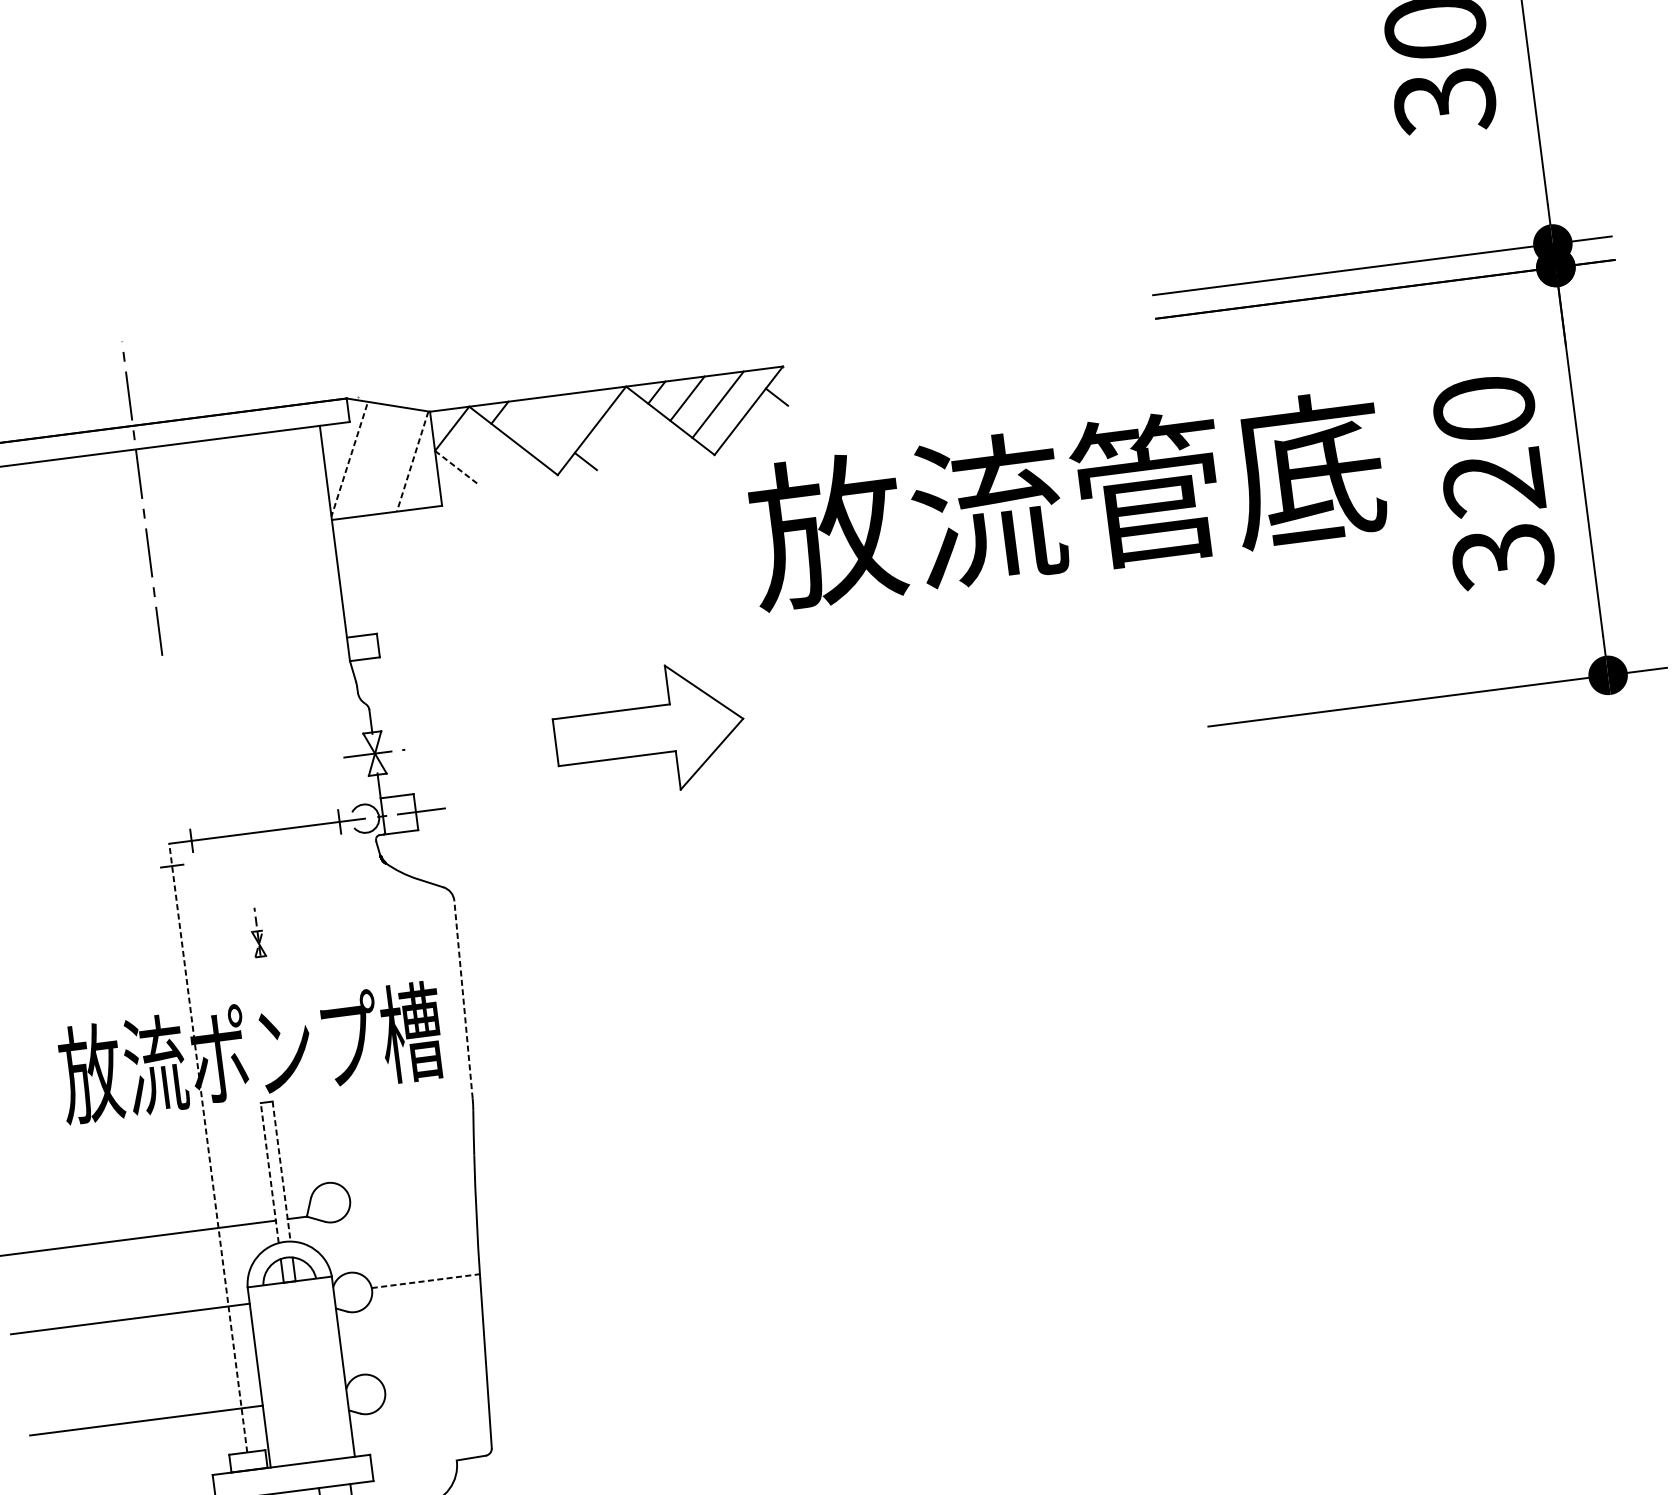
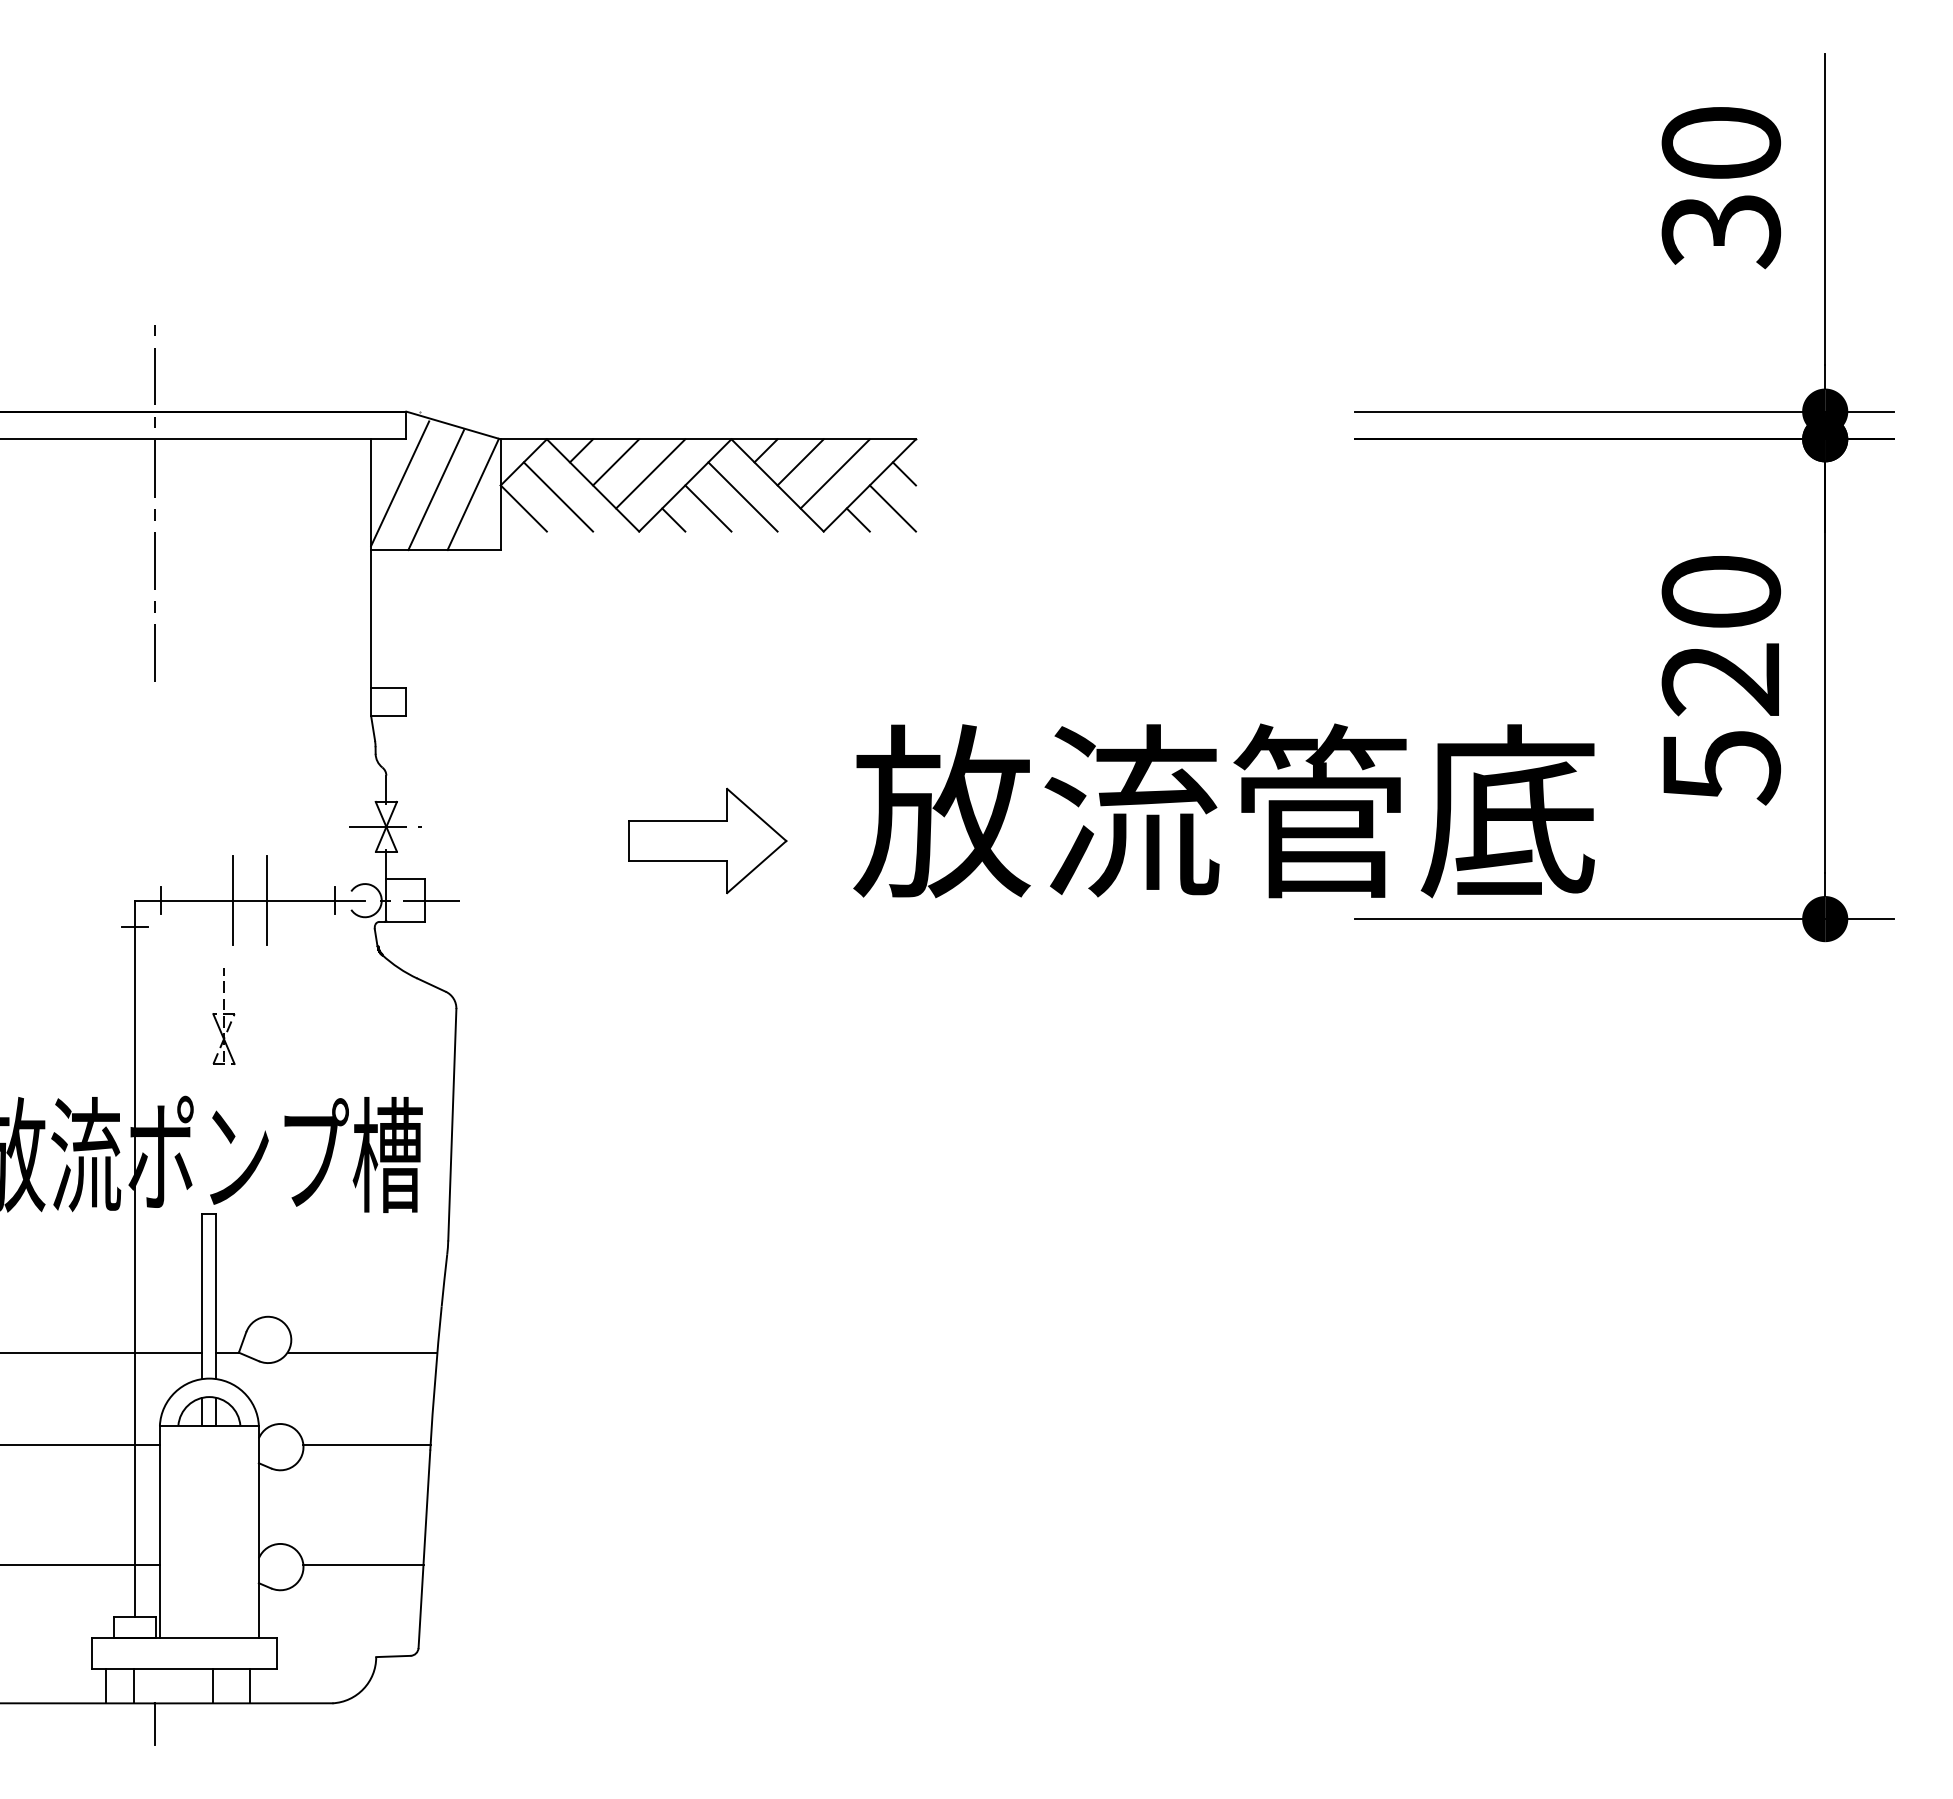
line: (530, 418) -> (616, 462), added
line: (561, 424) -> (650, 473), added
line: (770, 427) -> (892, 508), added
line: (641, 434) -> (742, 496), added
line: (742, 441) -> (857, 519), added
line: (614, 447) -> (708, 508), added
line: (485, 454) -> (558, 496), added
line: (349, 460) -> (400, 483), dashed -> solid
line: (412, 461) -> (473, 494), dashed -> solid
line: (380, 462) -> (436, 490), added
line: (456, 468) -> (523, 508), dashed -> solid
text: (1065, 499) -> (1223, 810), moved
text: (1502, 558) -> (1720, 768), 320 -> 520
part: (649, 730) -> (707, 840), size x0.71
line: (281, 829) -> (266, 900), added
line: (253, 832) -> (233, 900), added
part: (257, 932) -> (223, 1016), size x1.67
line: (463, 999) -> (452, 1124), dashed -> solid
line: (207, 1147) -> (134, 1258), dashed -> solid
line: (269, 1172) -> (202, 1296), dashed -> solid
line: (281, 1172) -> (216, 1297), dashed -> solid
line: (411, 1203) -> (362, 1352), added
line: (426, 1280) -> (367, 1444), dashed -> solid
line: (435, 1383) -> (363, 1564), added

